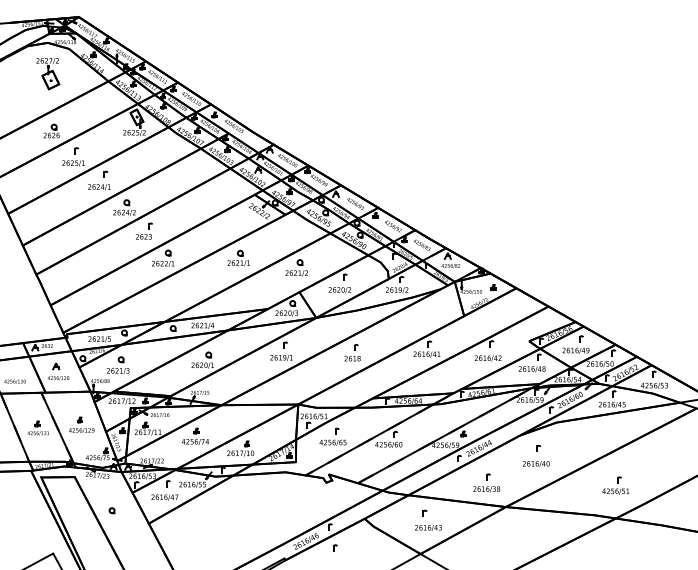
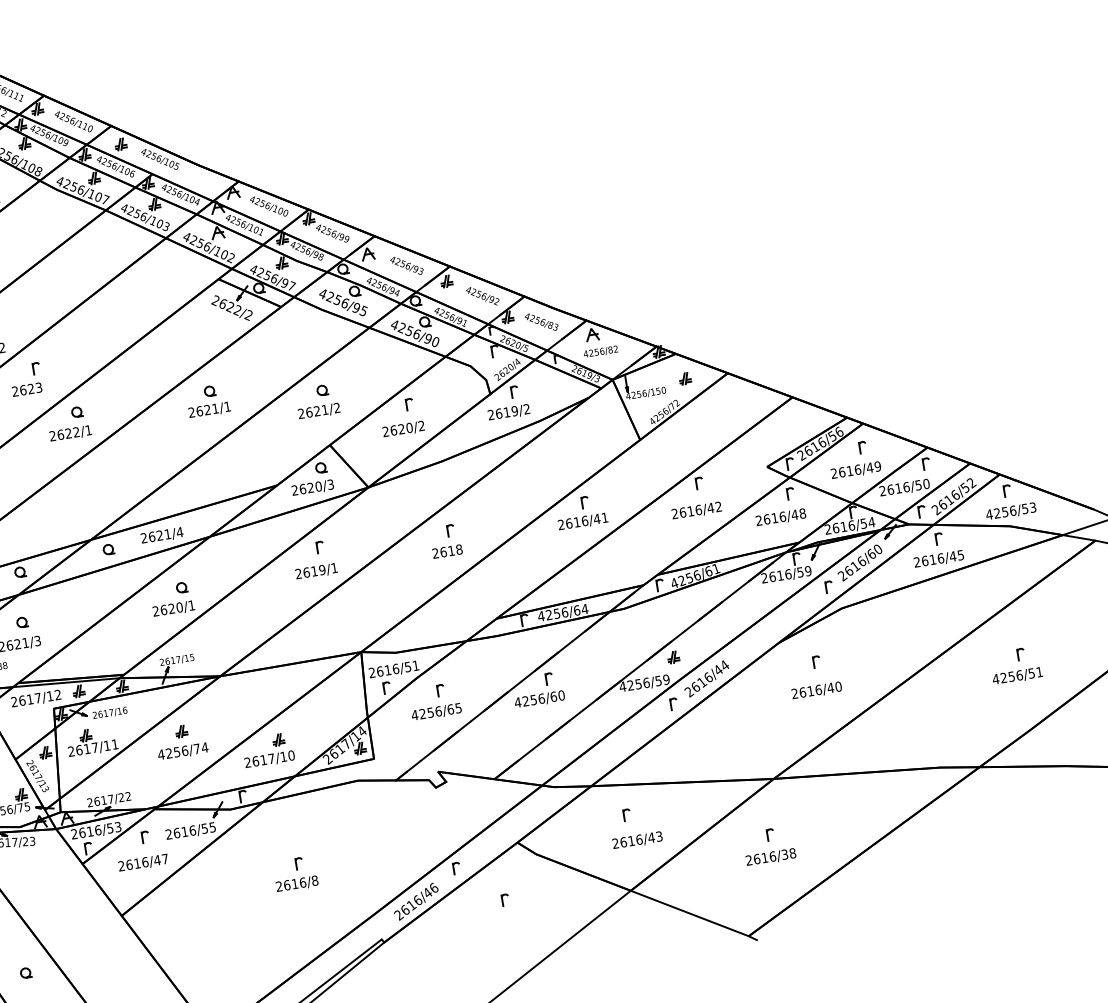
part: (486, 482) -> (768, 844), moved
part: (615, 485) -> (1015, 665), moved
part: (111, 510) -> (24, 972), moved
part: (244, 515) -> (295, 872), added
part: (335, 547) -> (505, 898), moved

